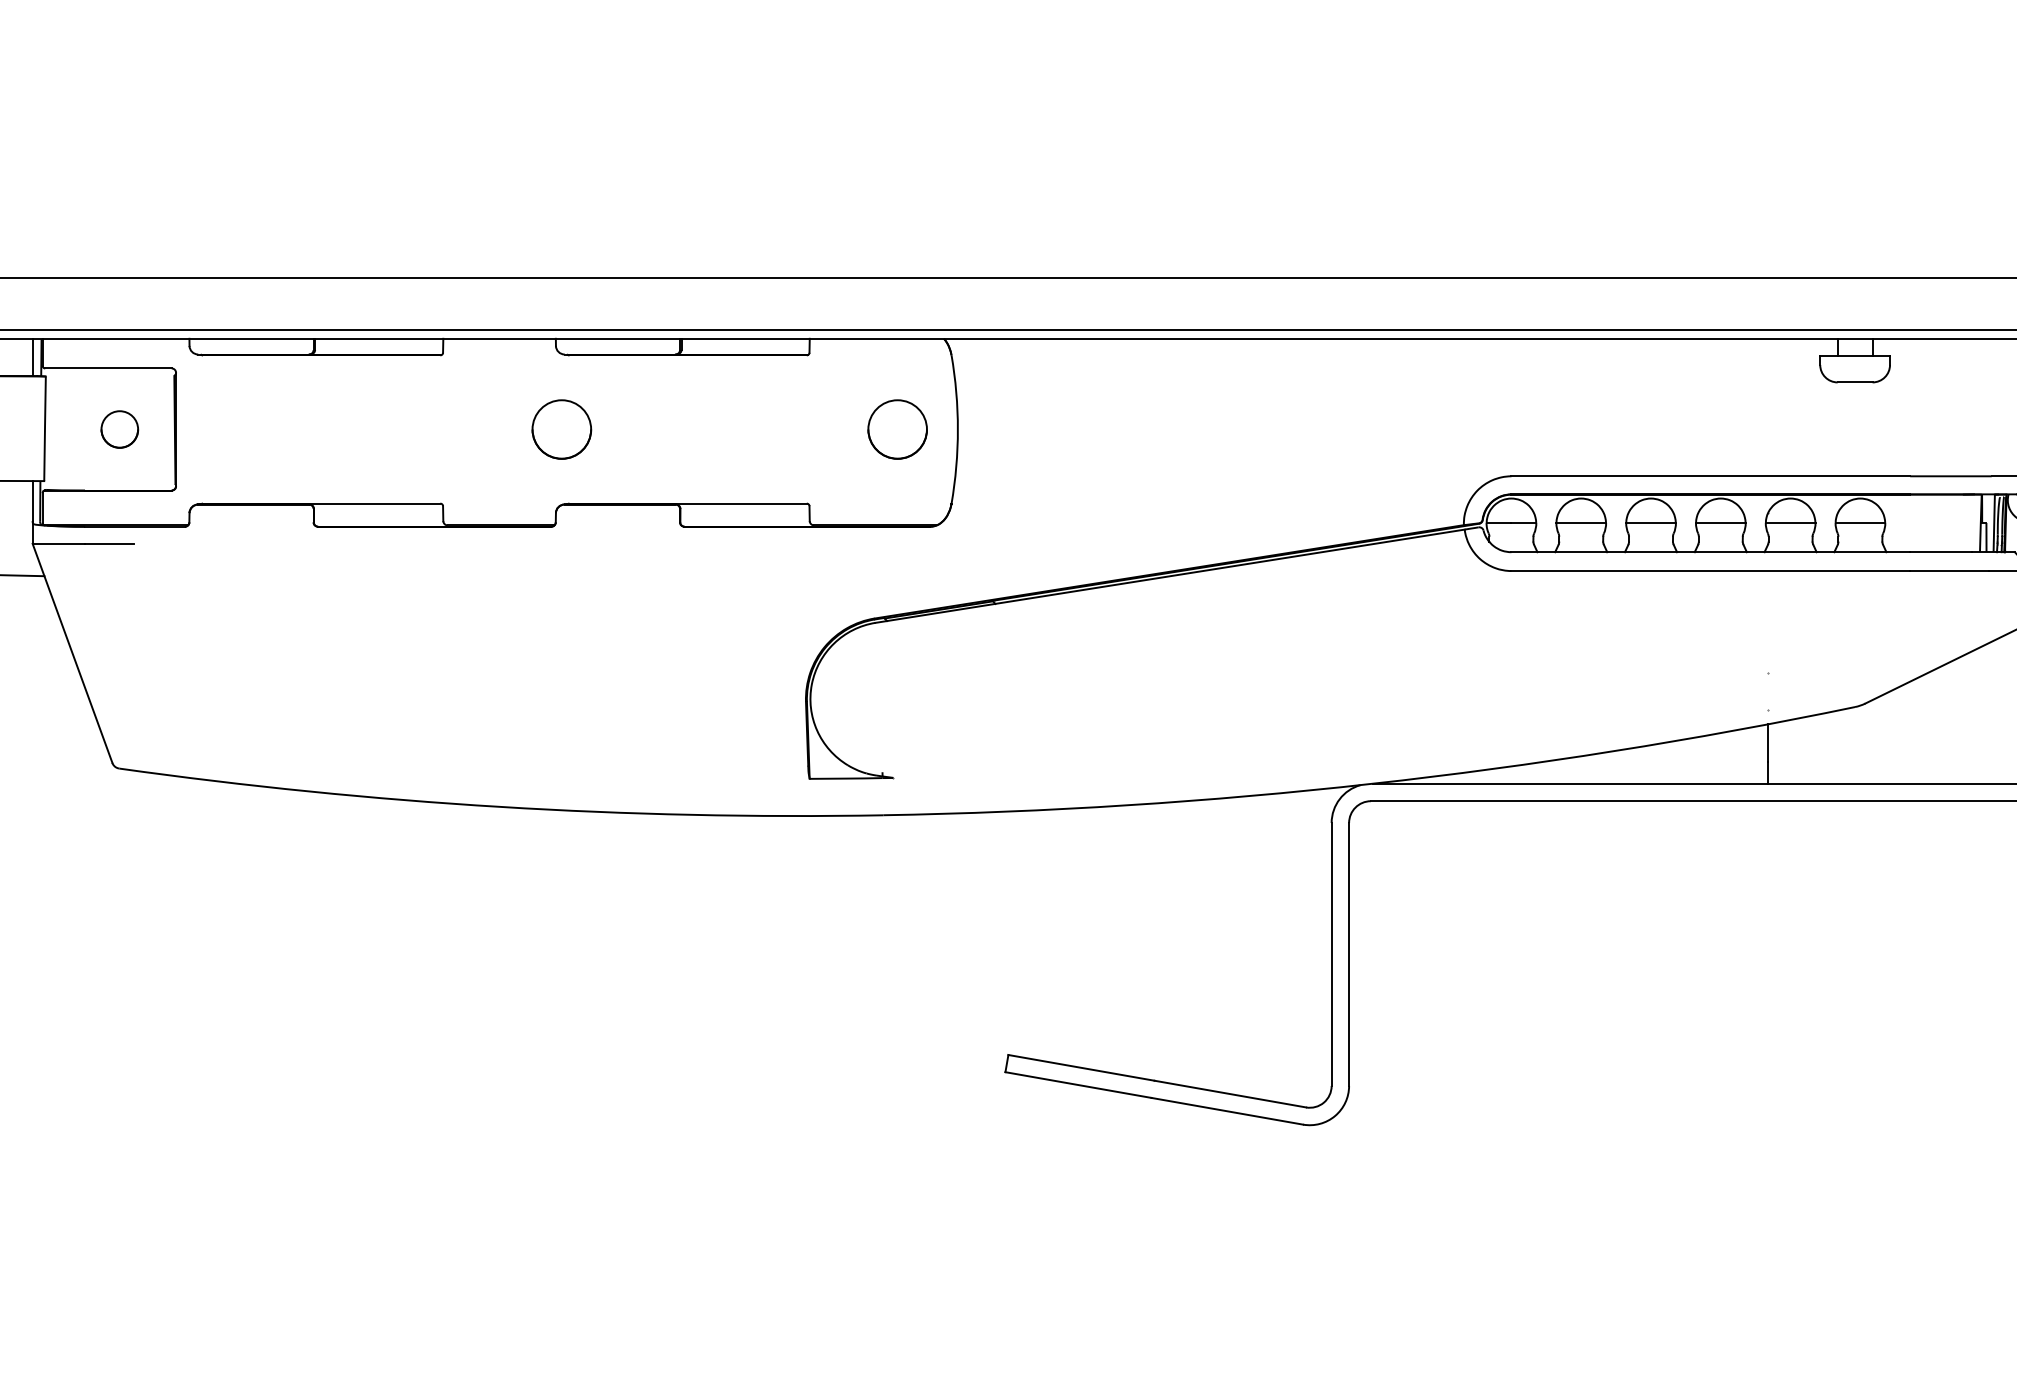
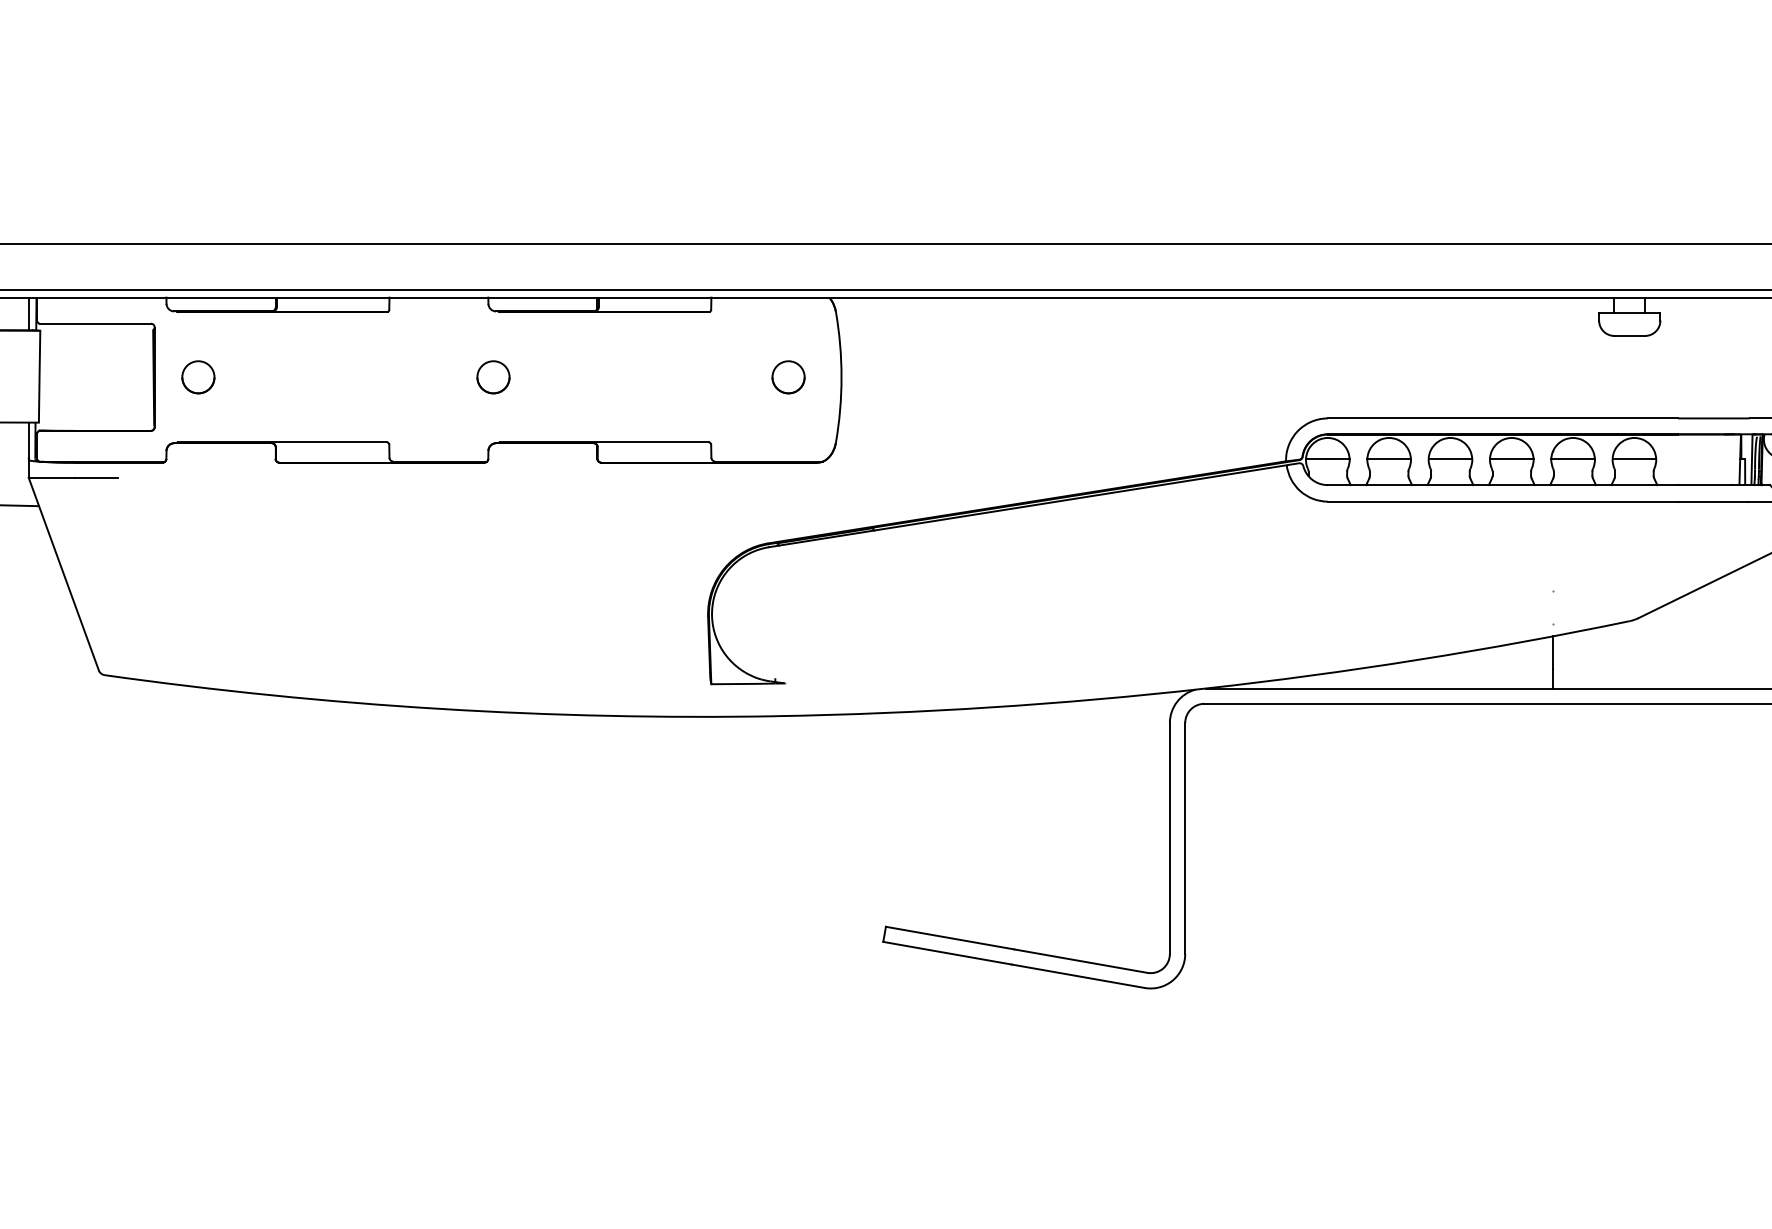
part: (119, 429) -> (198, 377), moved
part: (561, 429) -> (493, 377), size x0.62
part: (897, 429) -> (788, 377), size x0.62

